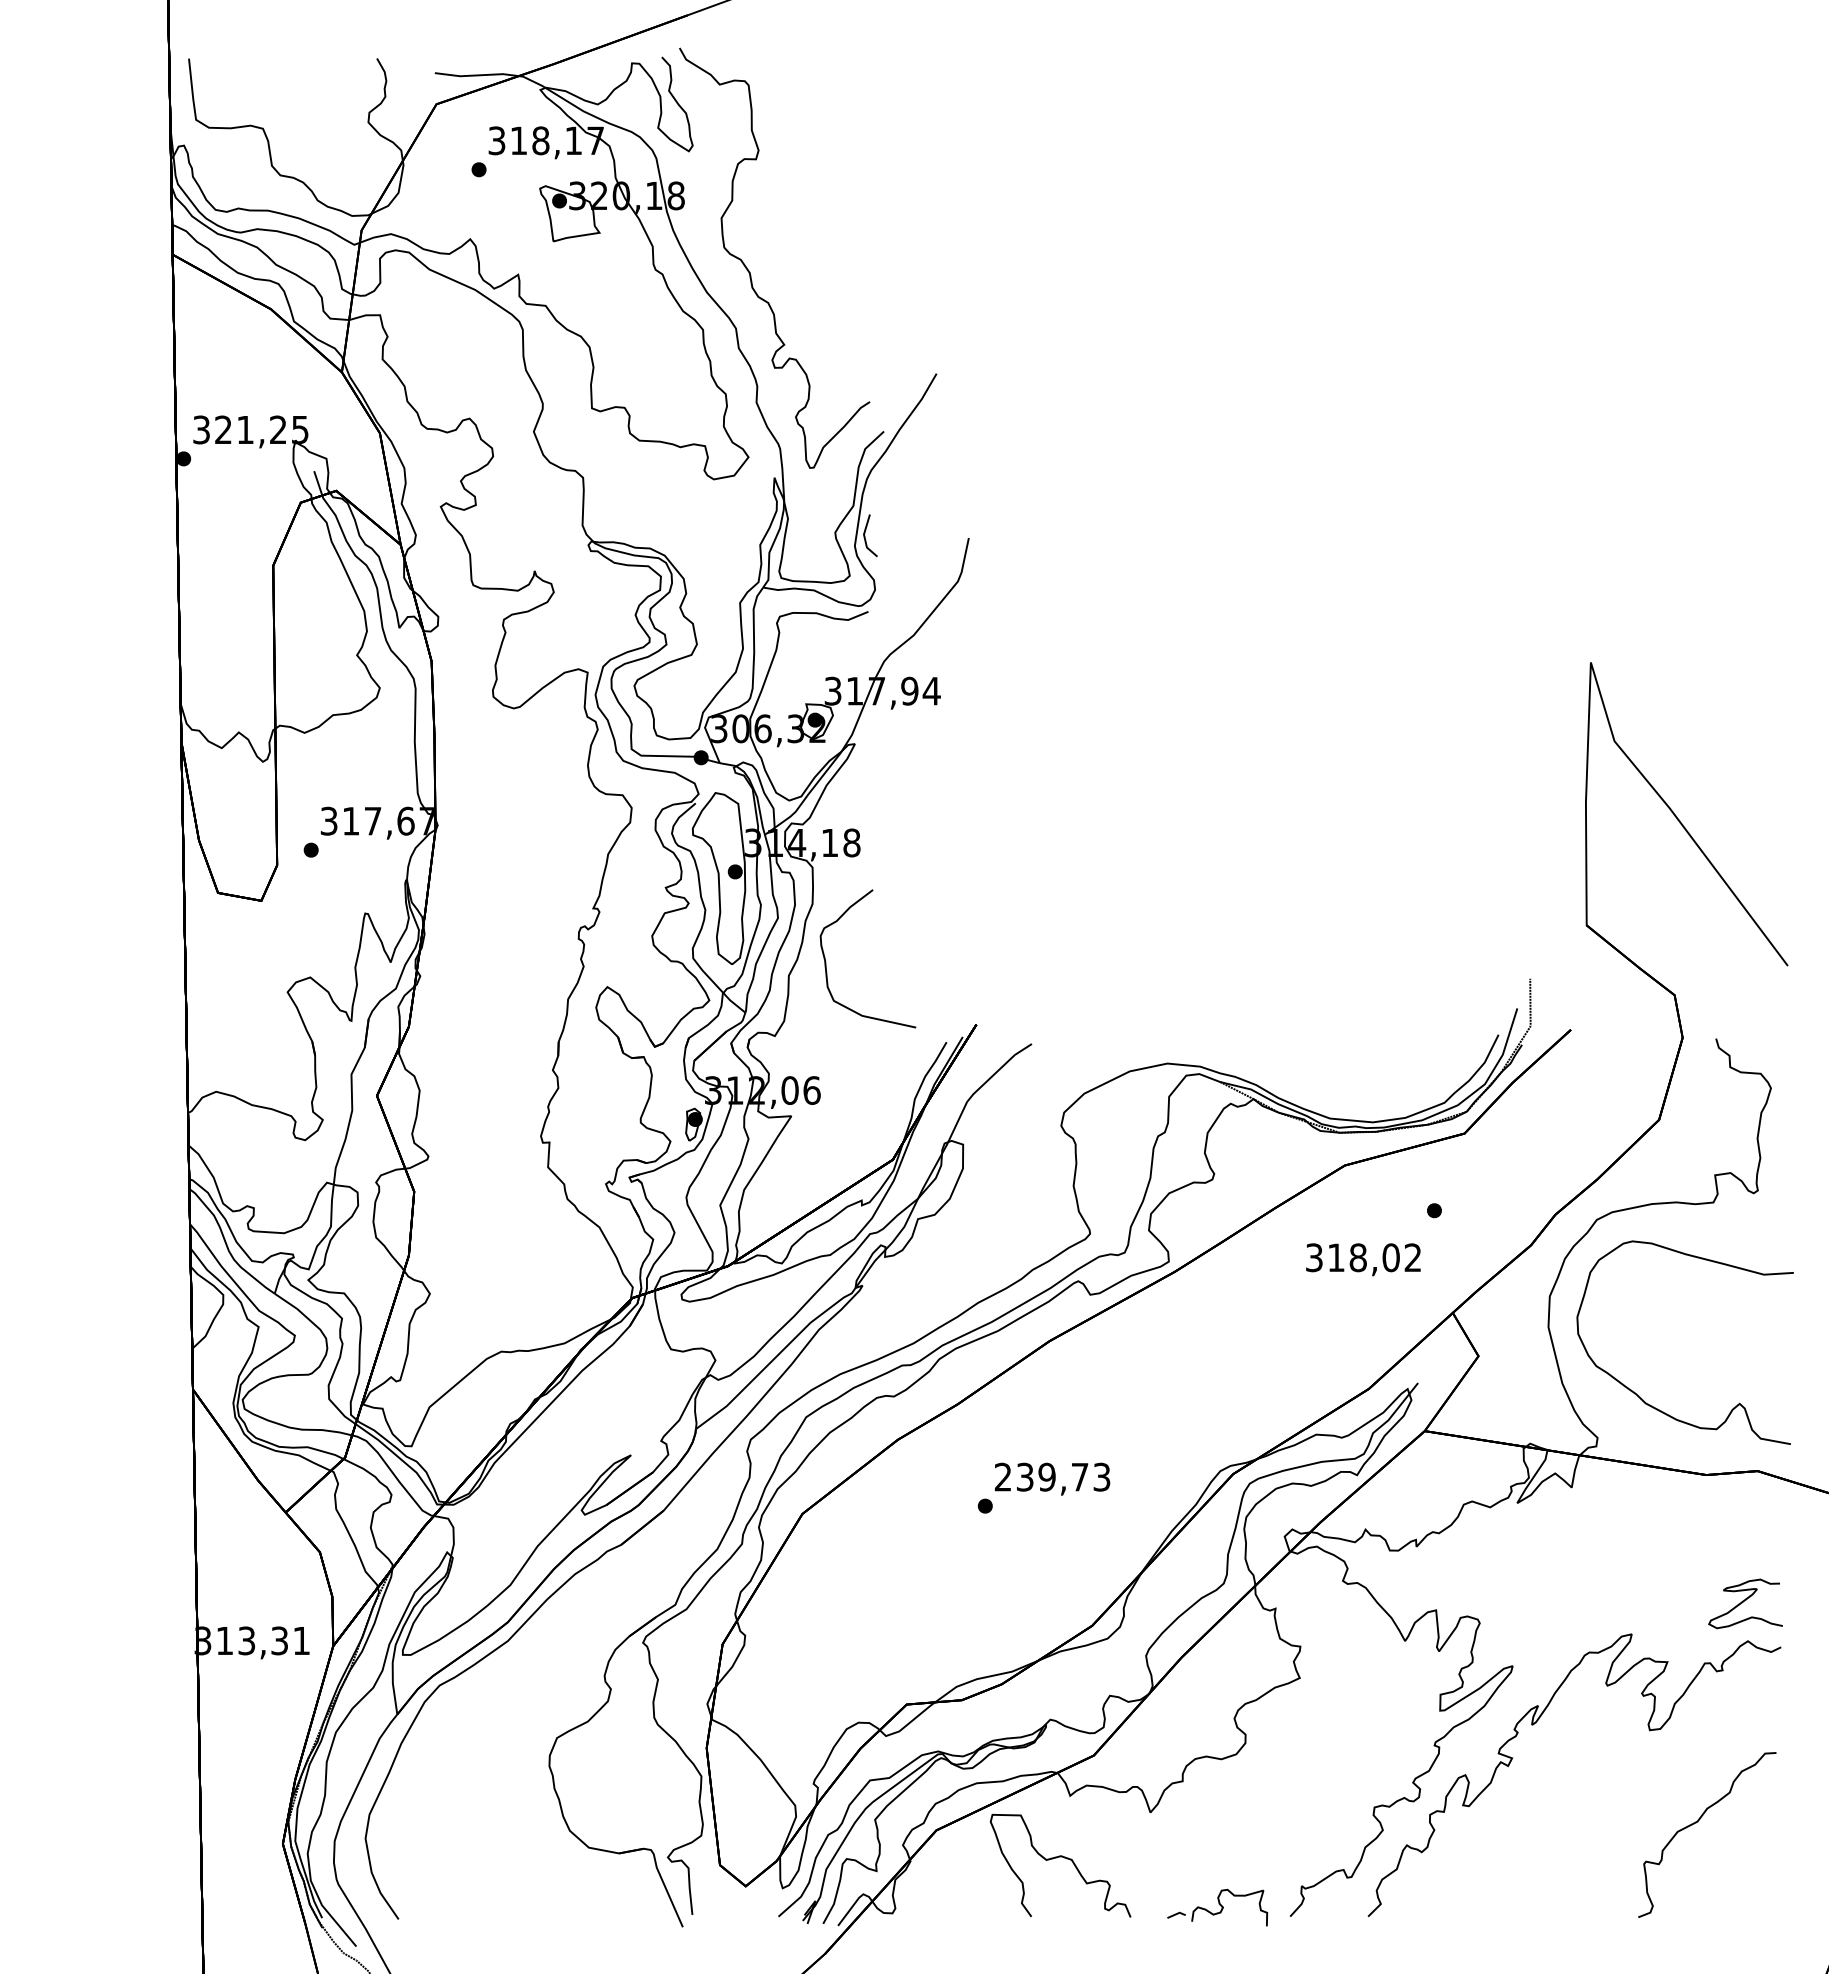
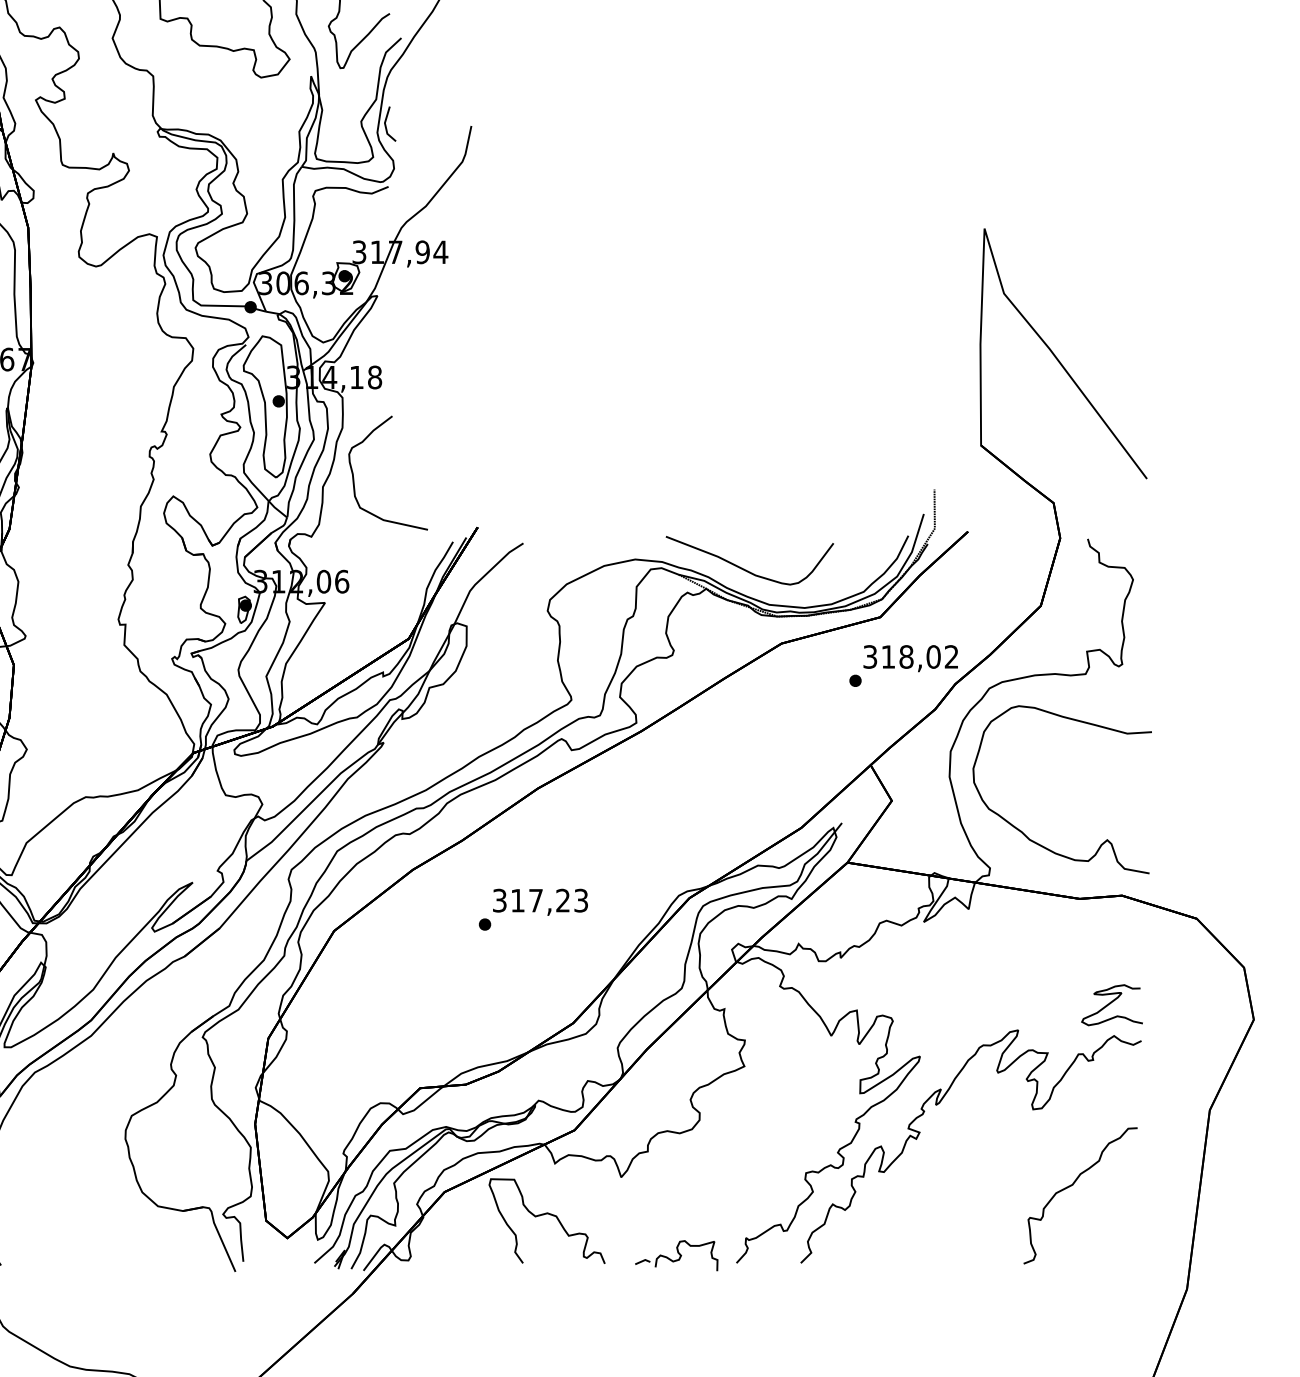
curve: (1300, 1075) -> (745, 569), added
text: (1363, 1259) -> (910, 658), moved
text: (1041, 1476) -> (531, 900), 239,73 -> 317,23

